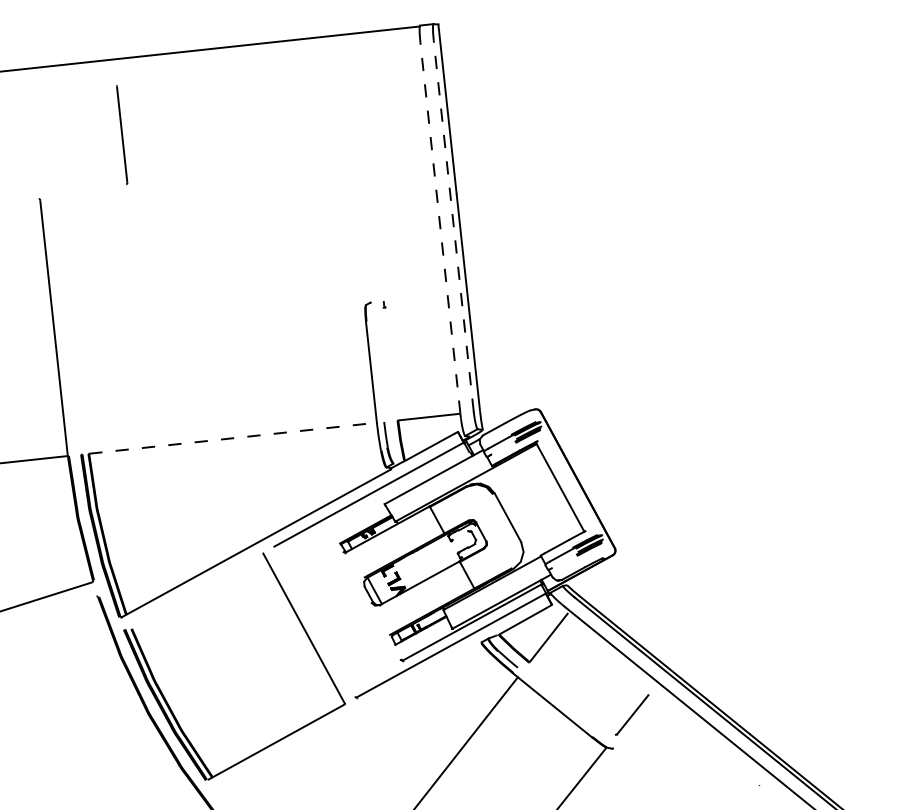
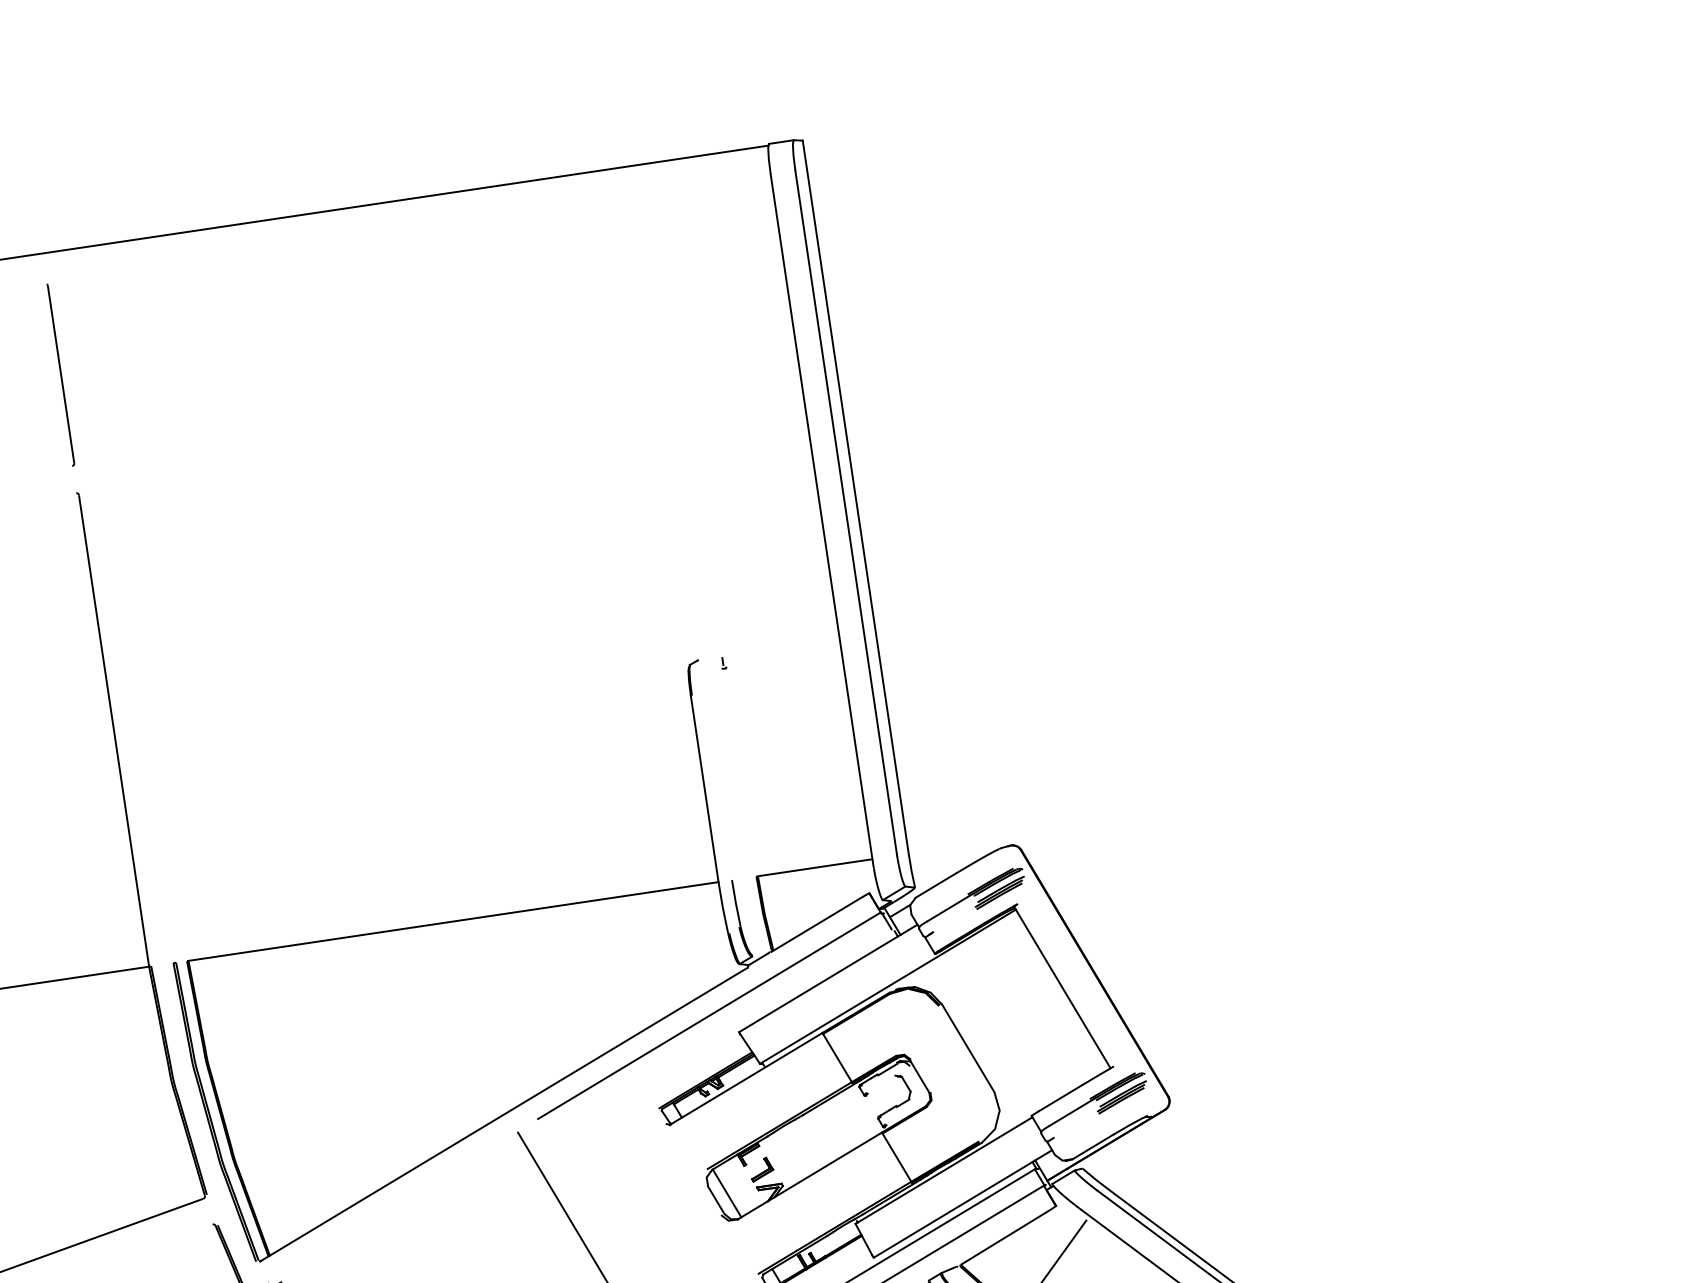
line: (122, 134) -> (61, 374), moved
line: (453, 226) -> (845, 513), dashed -> solid
line: (440, 227) -> (821, 516), dashed -> solid
line: (233, 438) -> (454, 921), dashed -> solid

